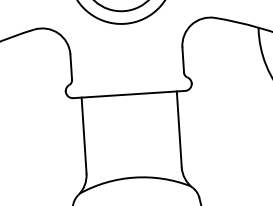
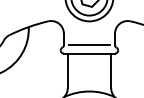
line: (128, 76) -> (89, 45), added

